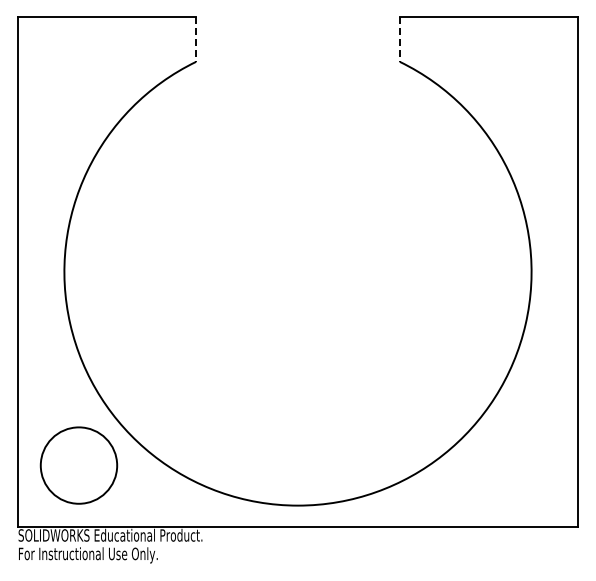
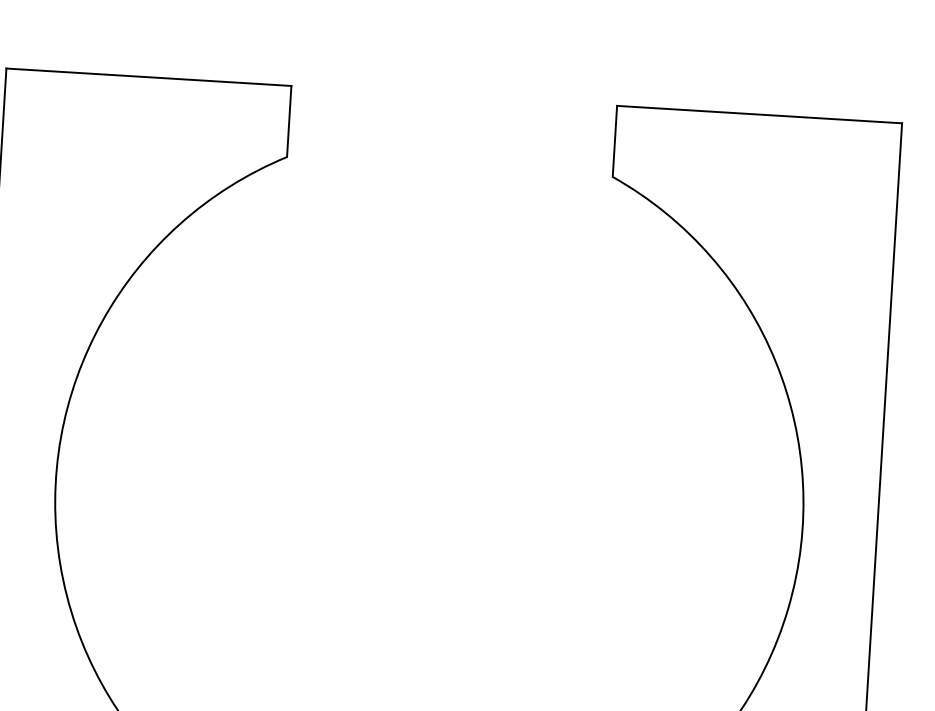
line: (196, 40) -> (289, 122), dashed -> solid
line: (399, 40) -> (614, 142), dashed -> solid

